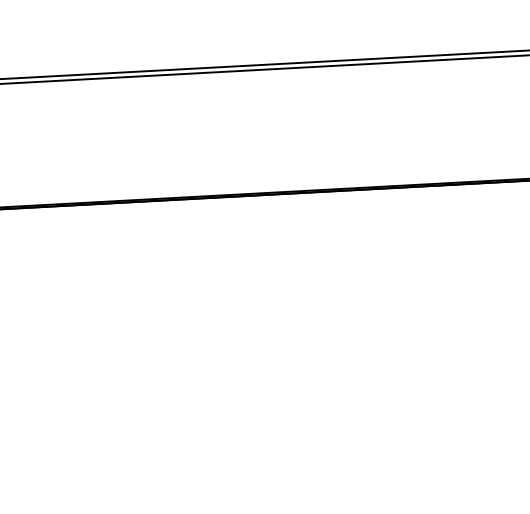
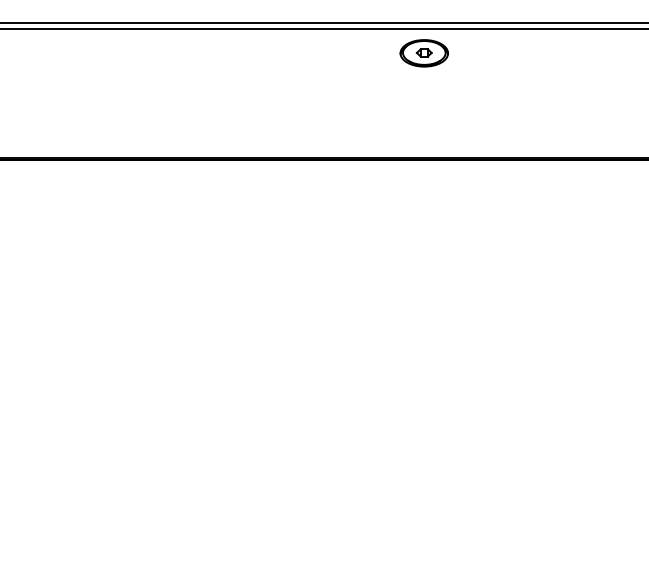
part: (385, 86) -> (423, 53), added

